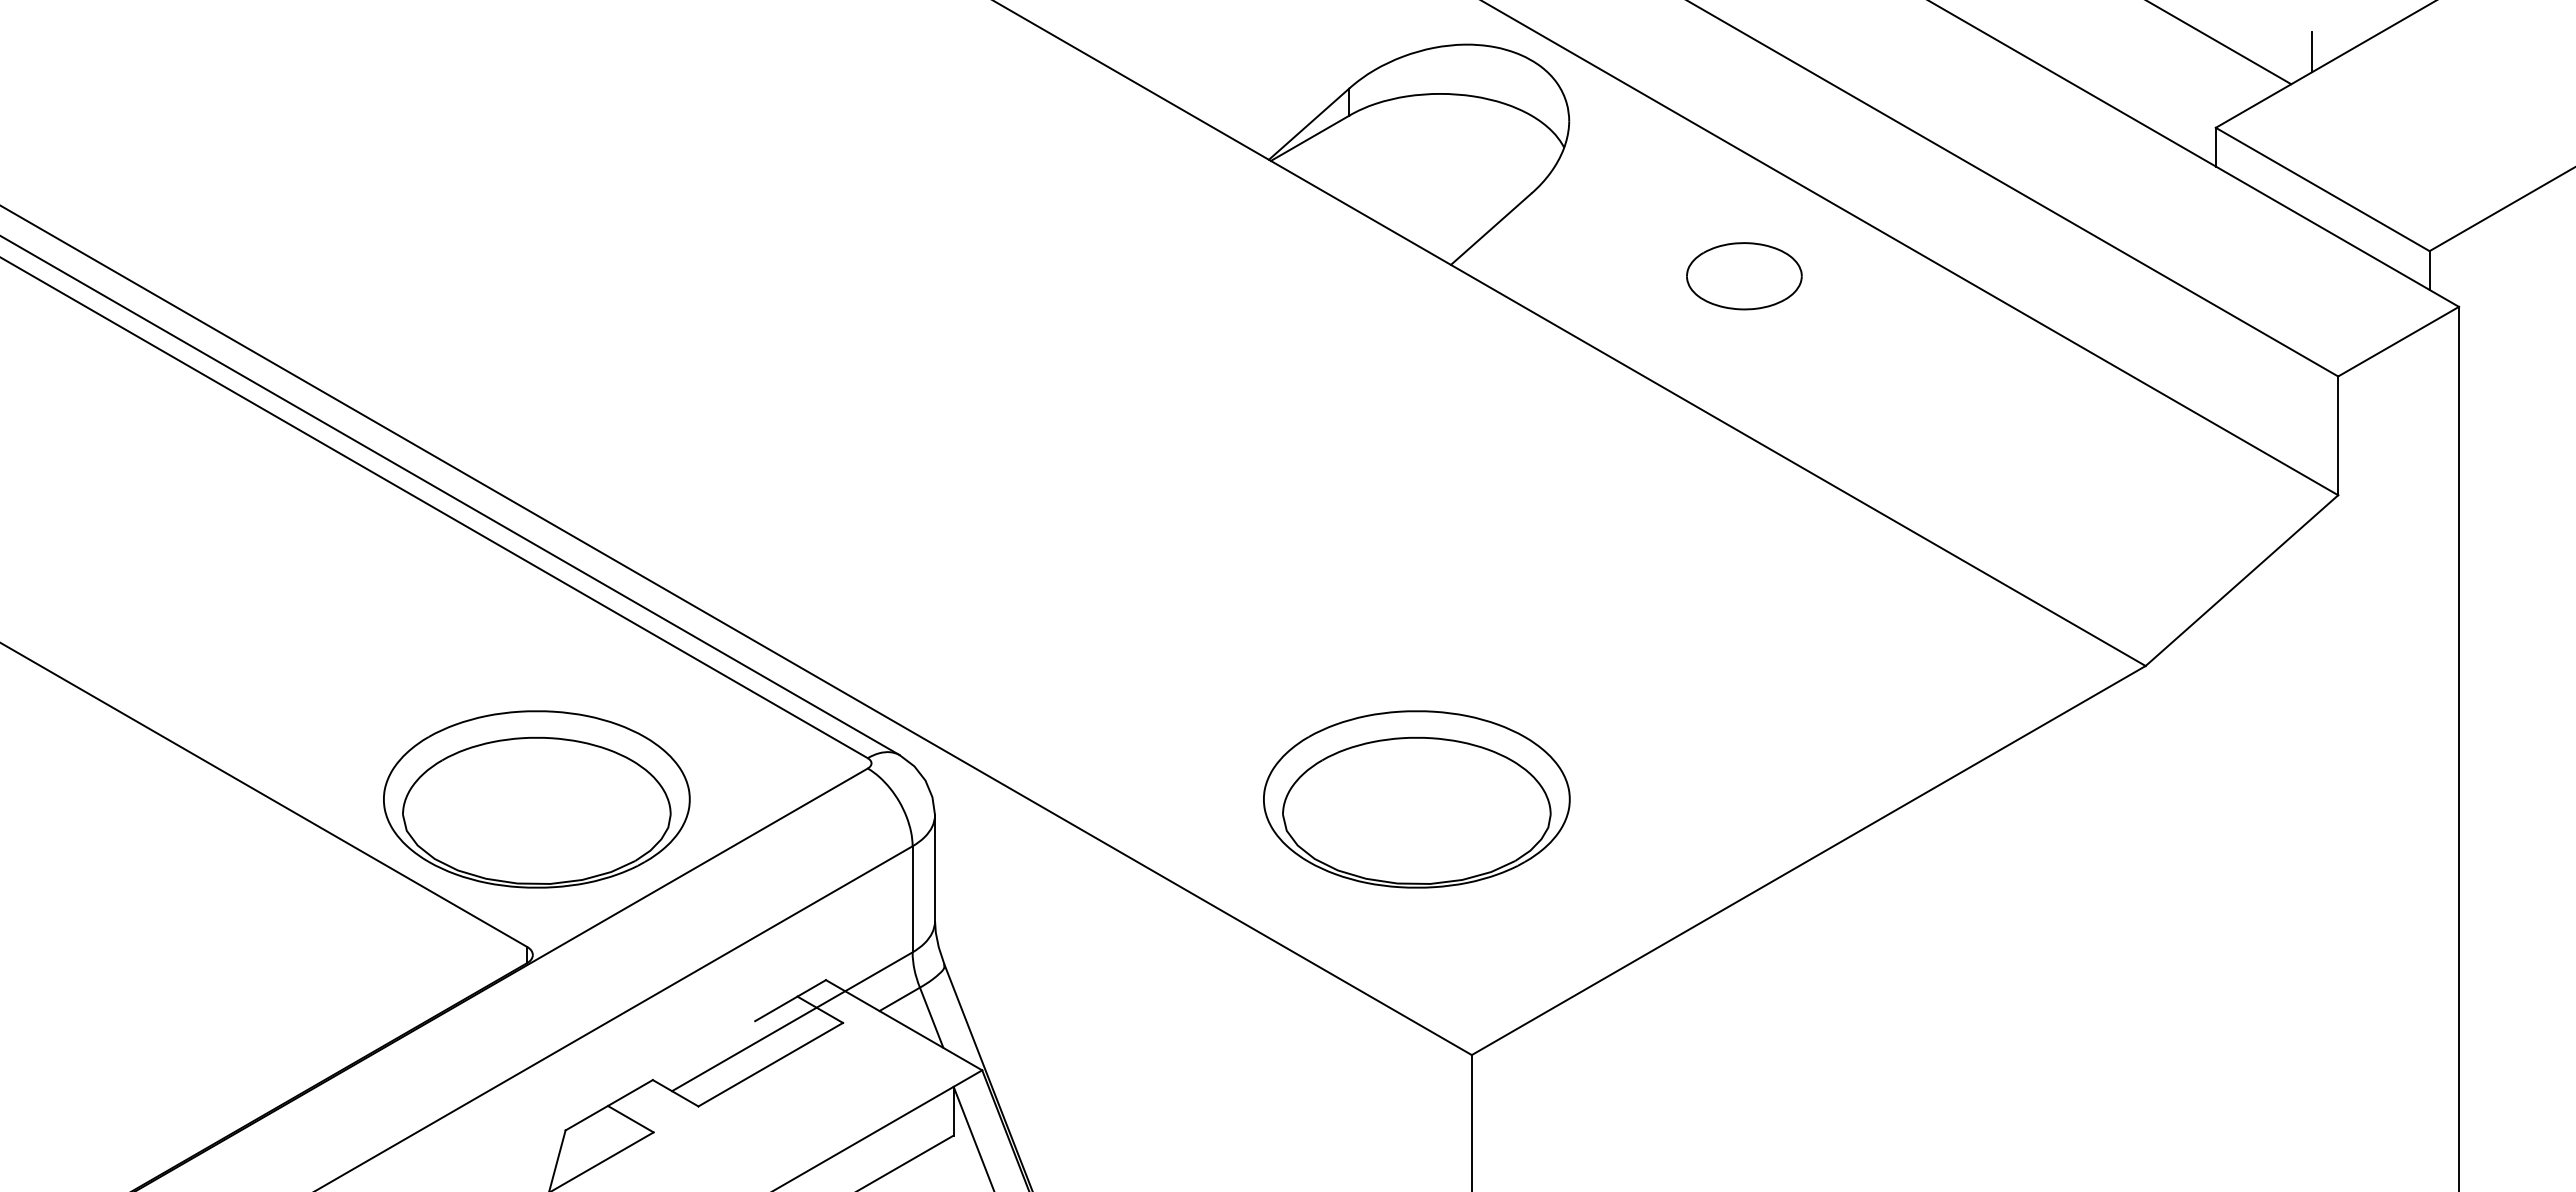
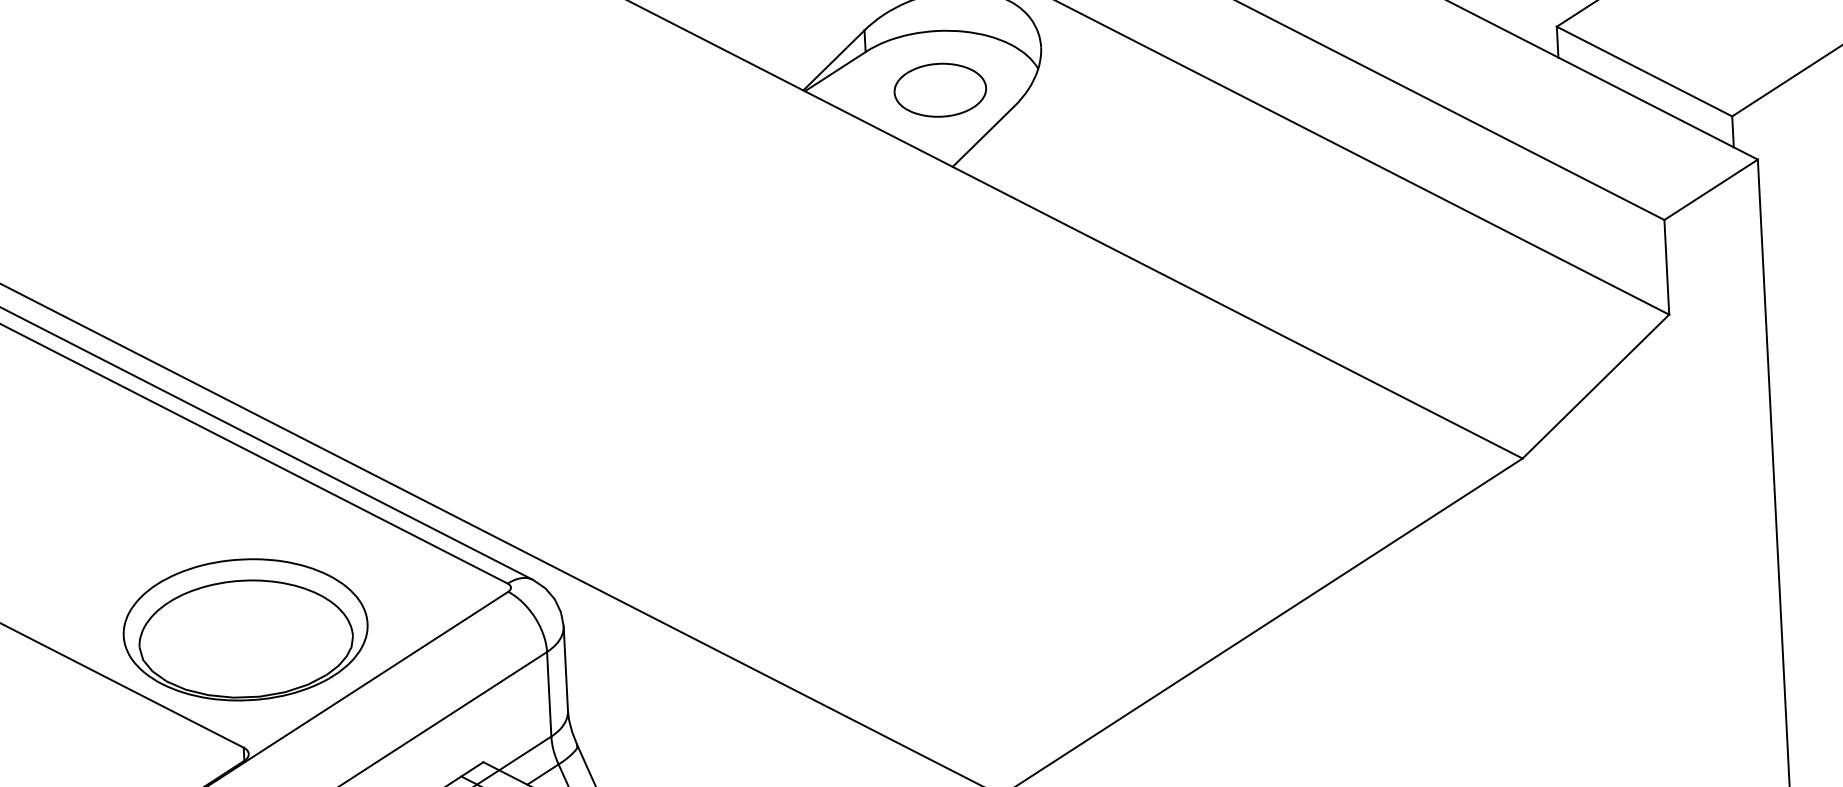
part: (1744, 276) -> (940, 90), moved
part: (1416, 799) -> (946, 594), removed

